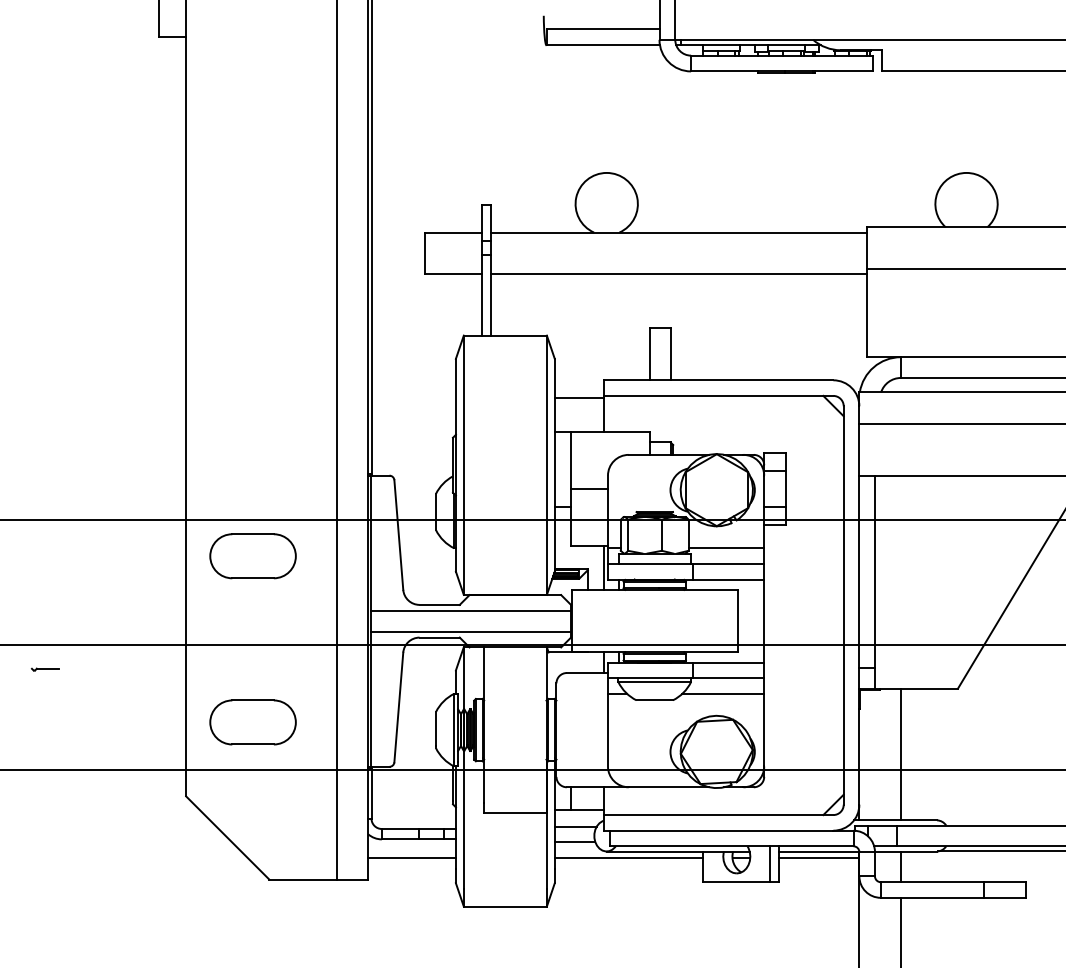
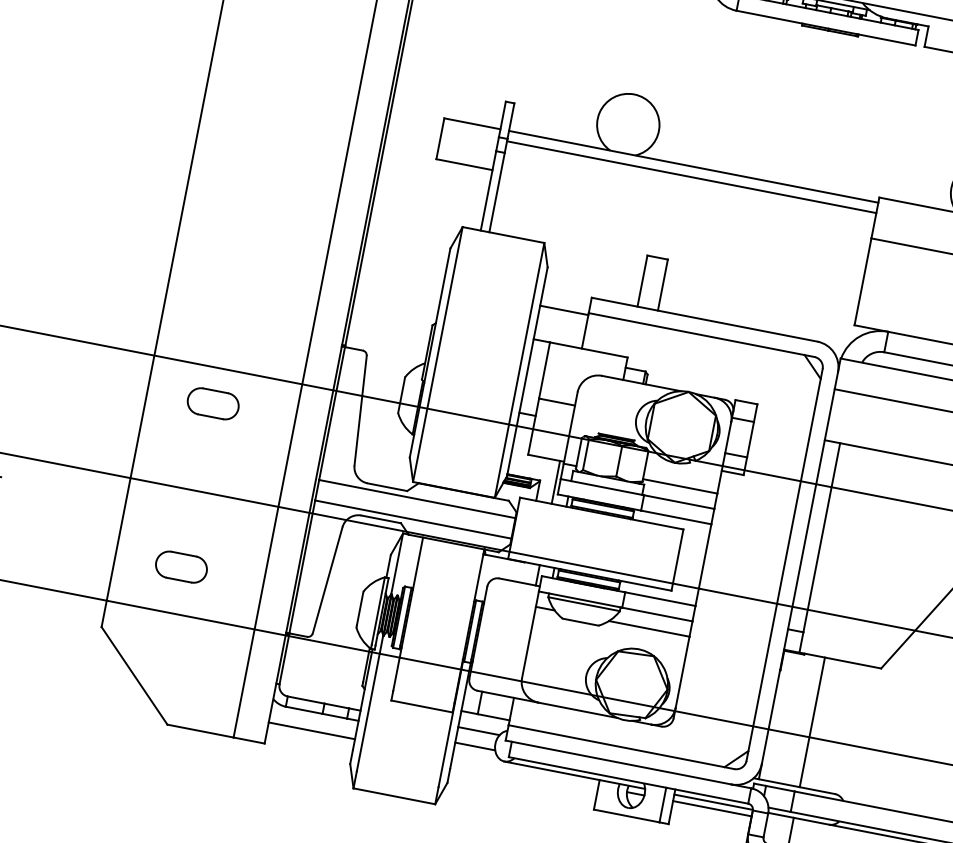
line: (678, 274) -> (691, 177), moved
part: (252, 556) -> (212, 403), size x0.6
part: (252, 722) -> (180, 567), size x0.6
line: (628, 858) -> (524, 772), removed

